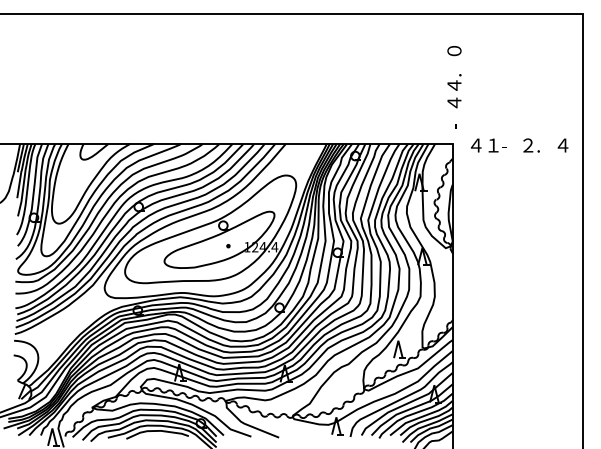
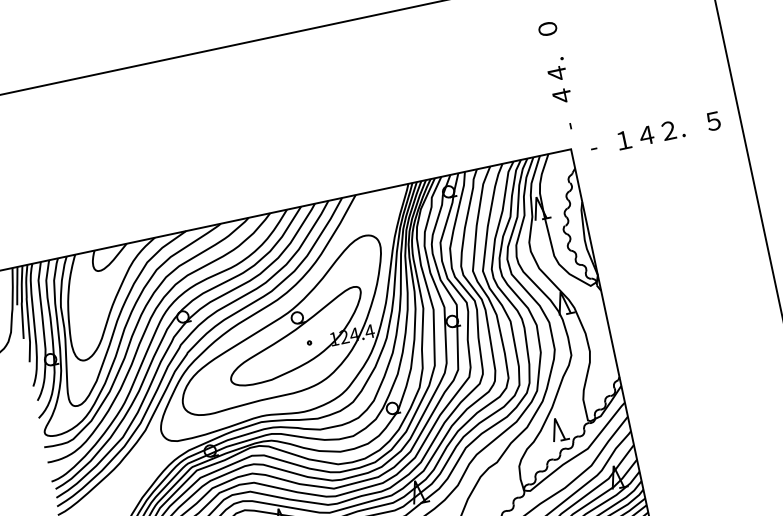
text: (474, 145) -> (599, 145), ４ -> -
text: (509, 145) -> (644, 135), - -> ４
text: (562, 145) -> (713, 121), ４ -> ５

